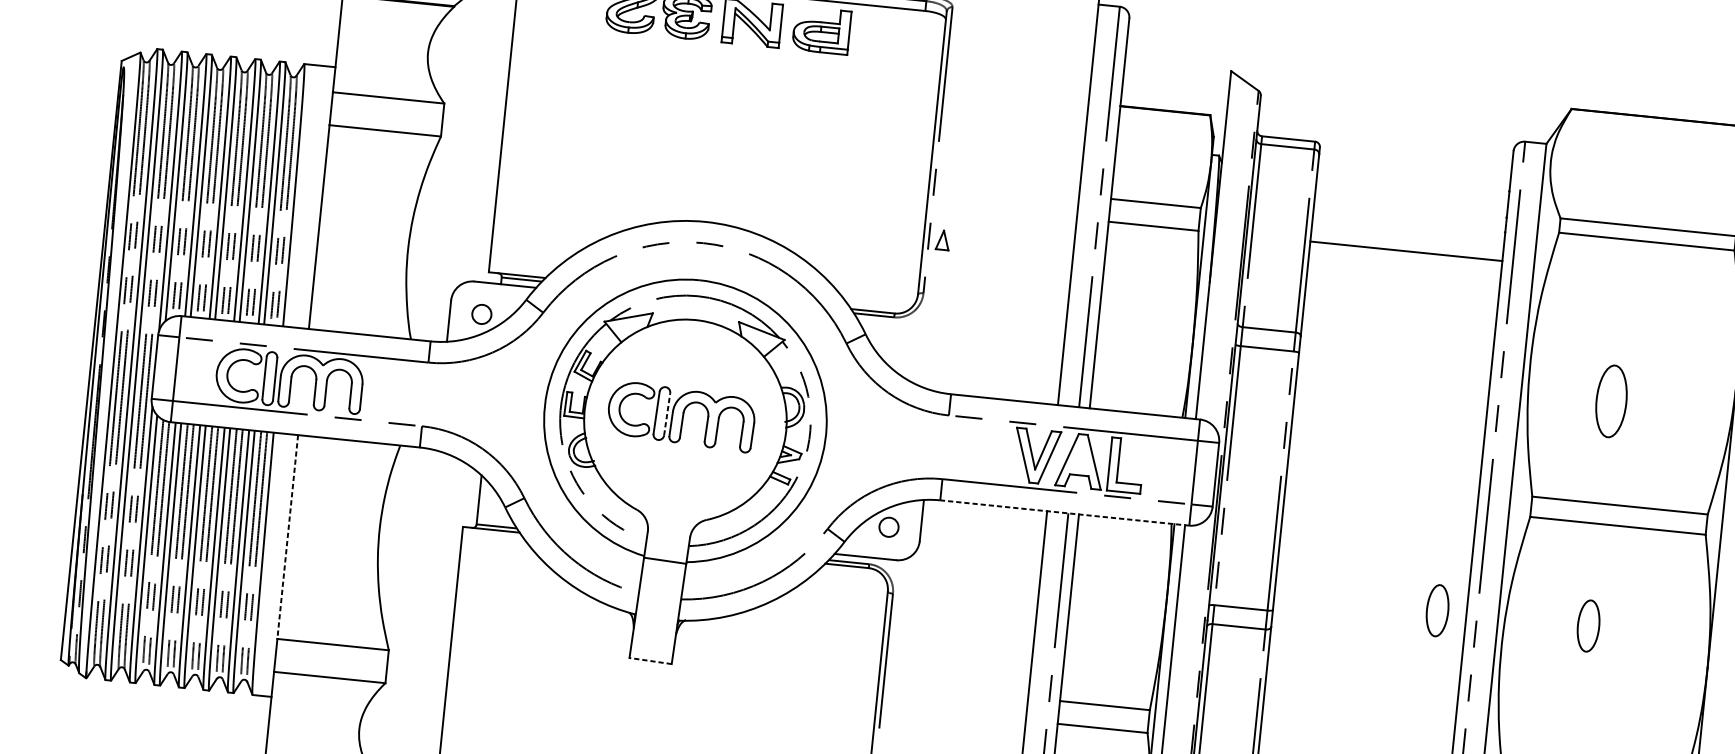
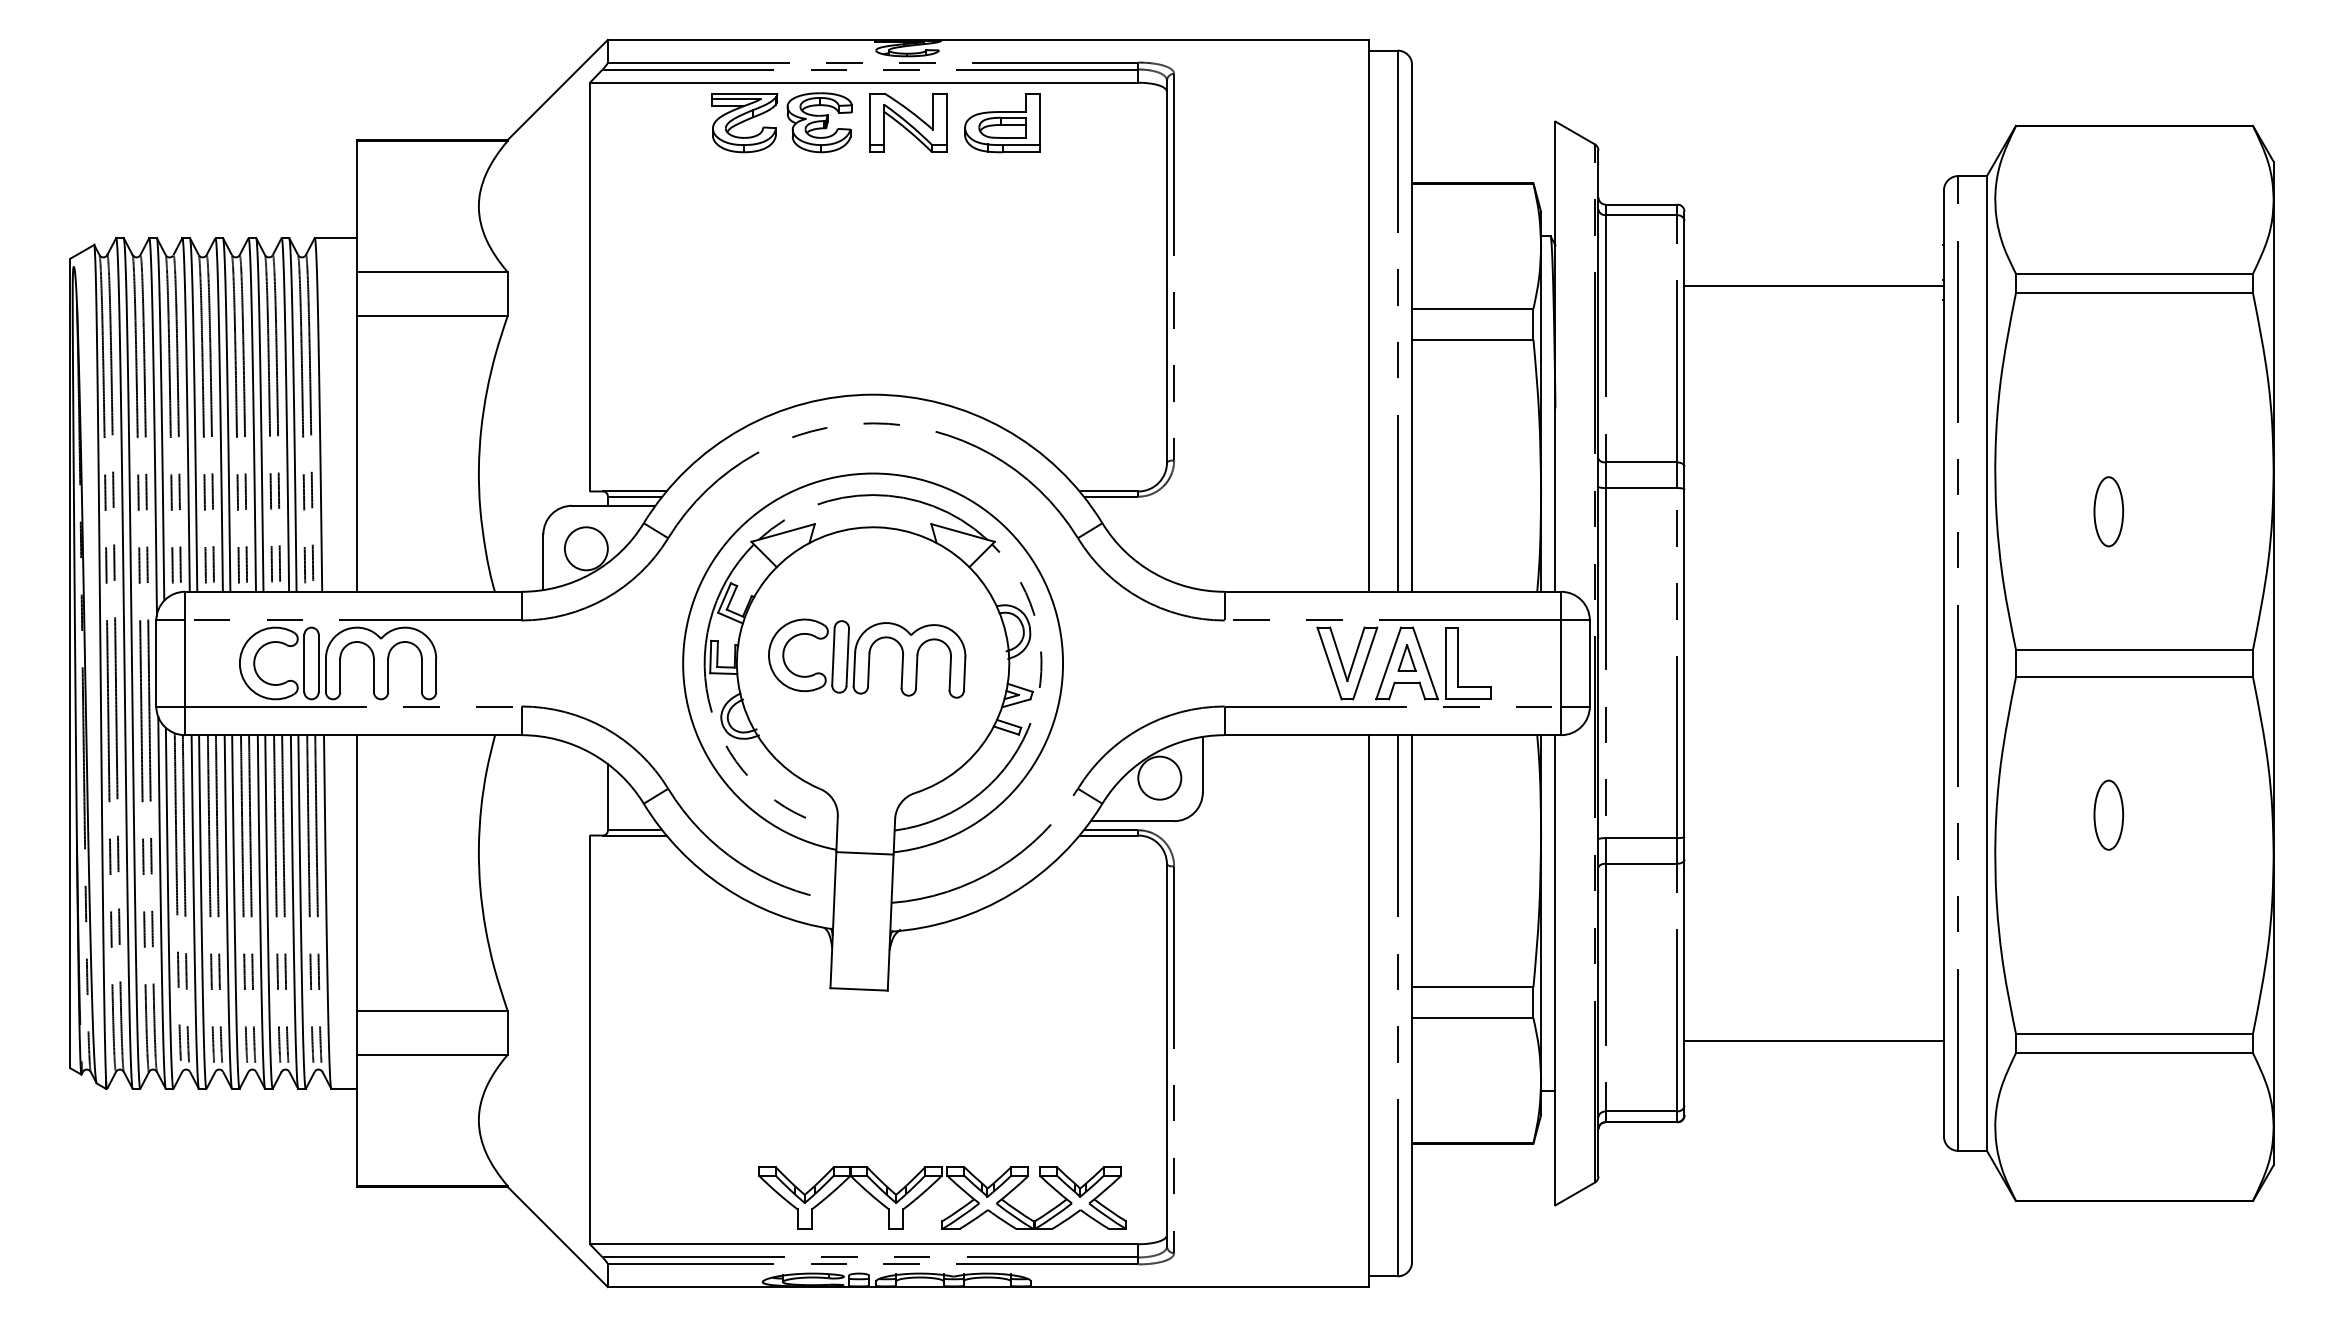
part: (942, 239) -> (1406, 657), moved
line: (1405, 251) -> (1813, 285), moved
circle: (481, 314) -> (585, 548), size x1.67
part: (1611, 401) -> (2108, 511), size x0.71
line: (666, 414) -> (847, 657), dashed -> solid
line: (1064, 513) -> (1392, 735), dashed -> solid
circle: (888, 526) -> (1159, 777), size x1.67
line: (288, 536) -> (357, 872), dashed -> solid
part: (1437, 610) -> (1904, 814), removed
line: (650, 661) -> (859, 989), dashed -> solid

